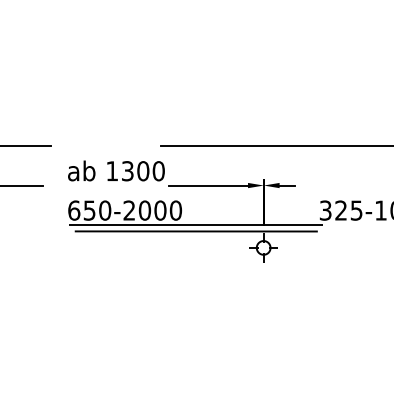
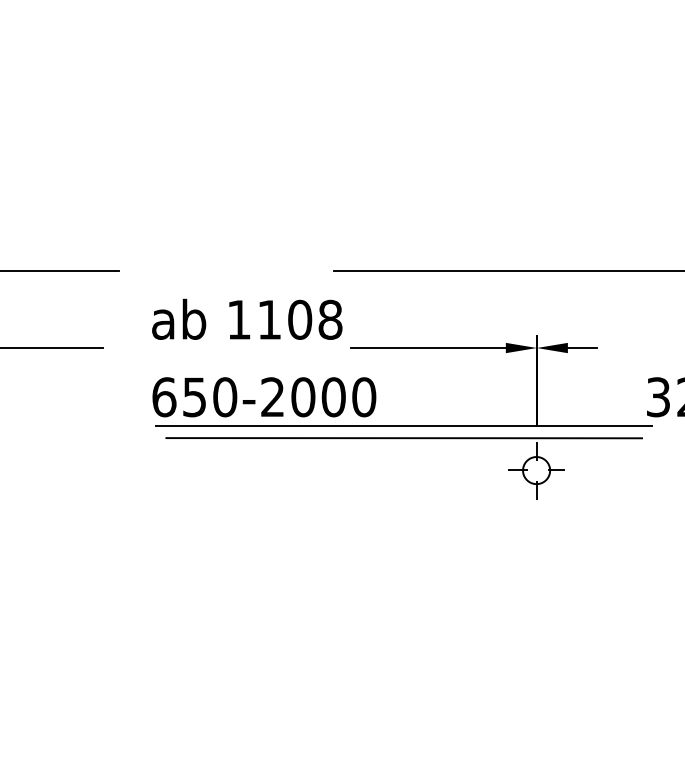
text: (143, 171) -> (300, 320), 1300 -> 1108

